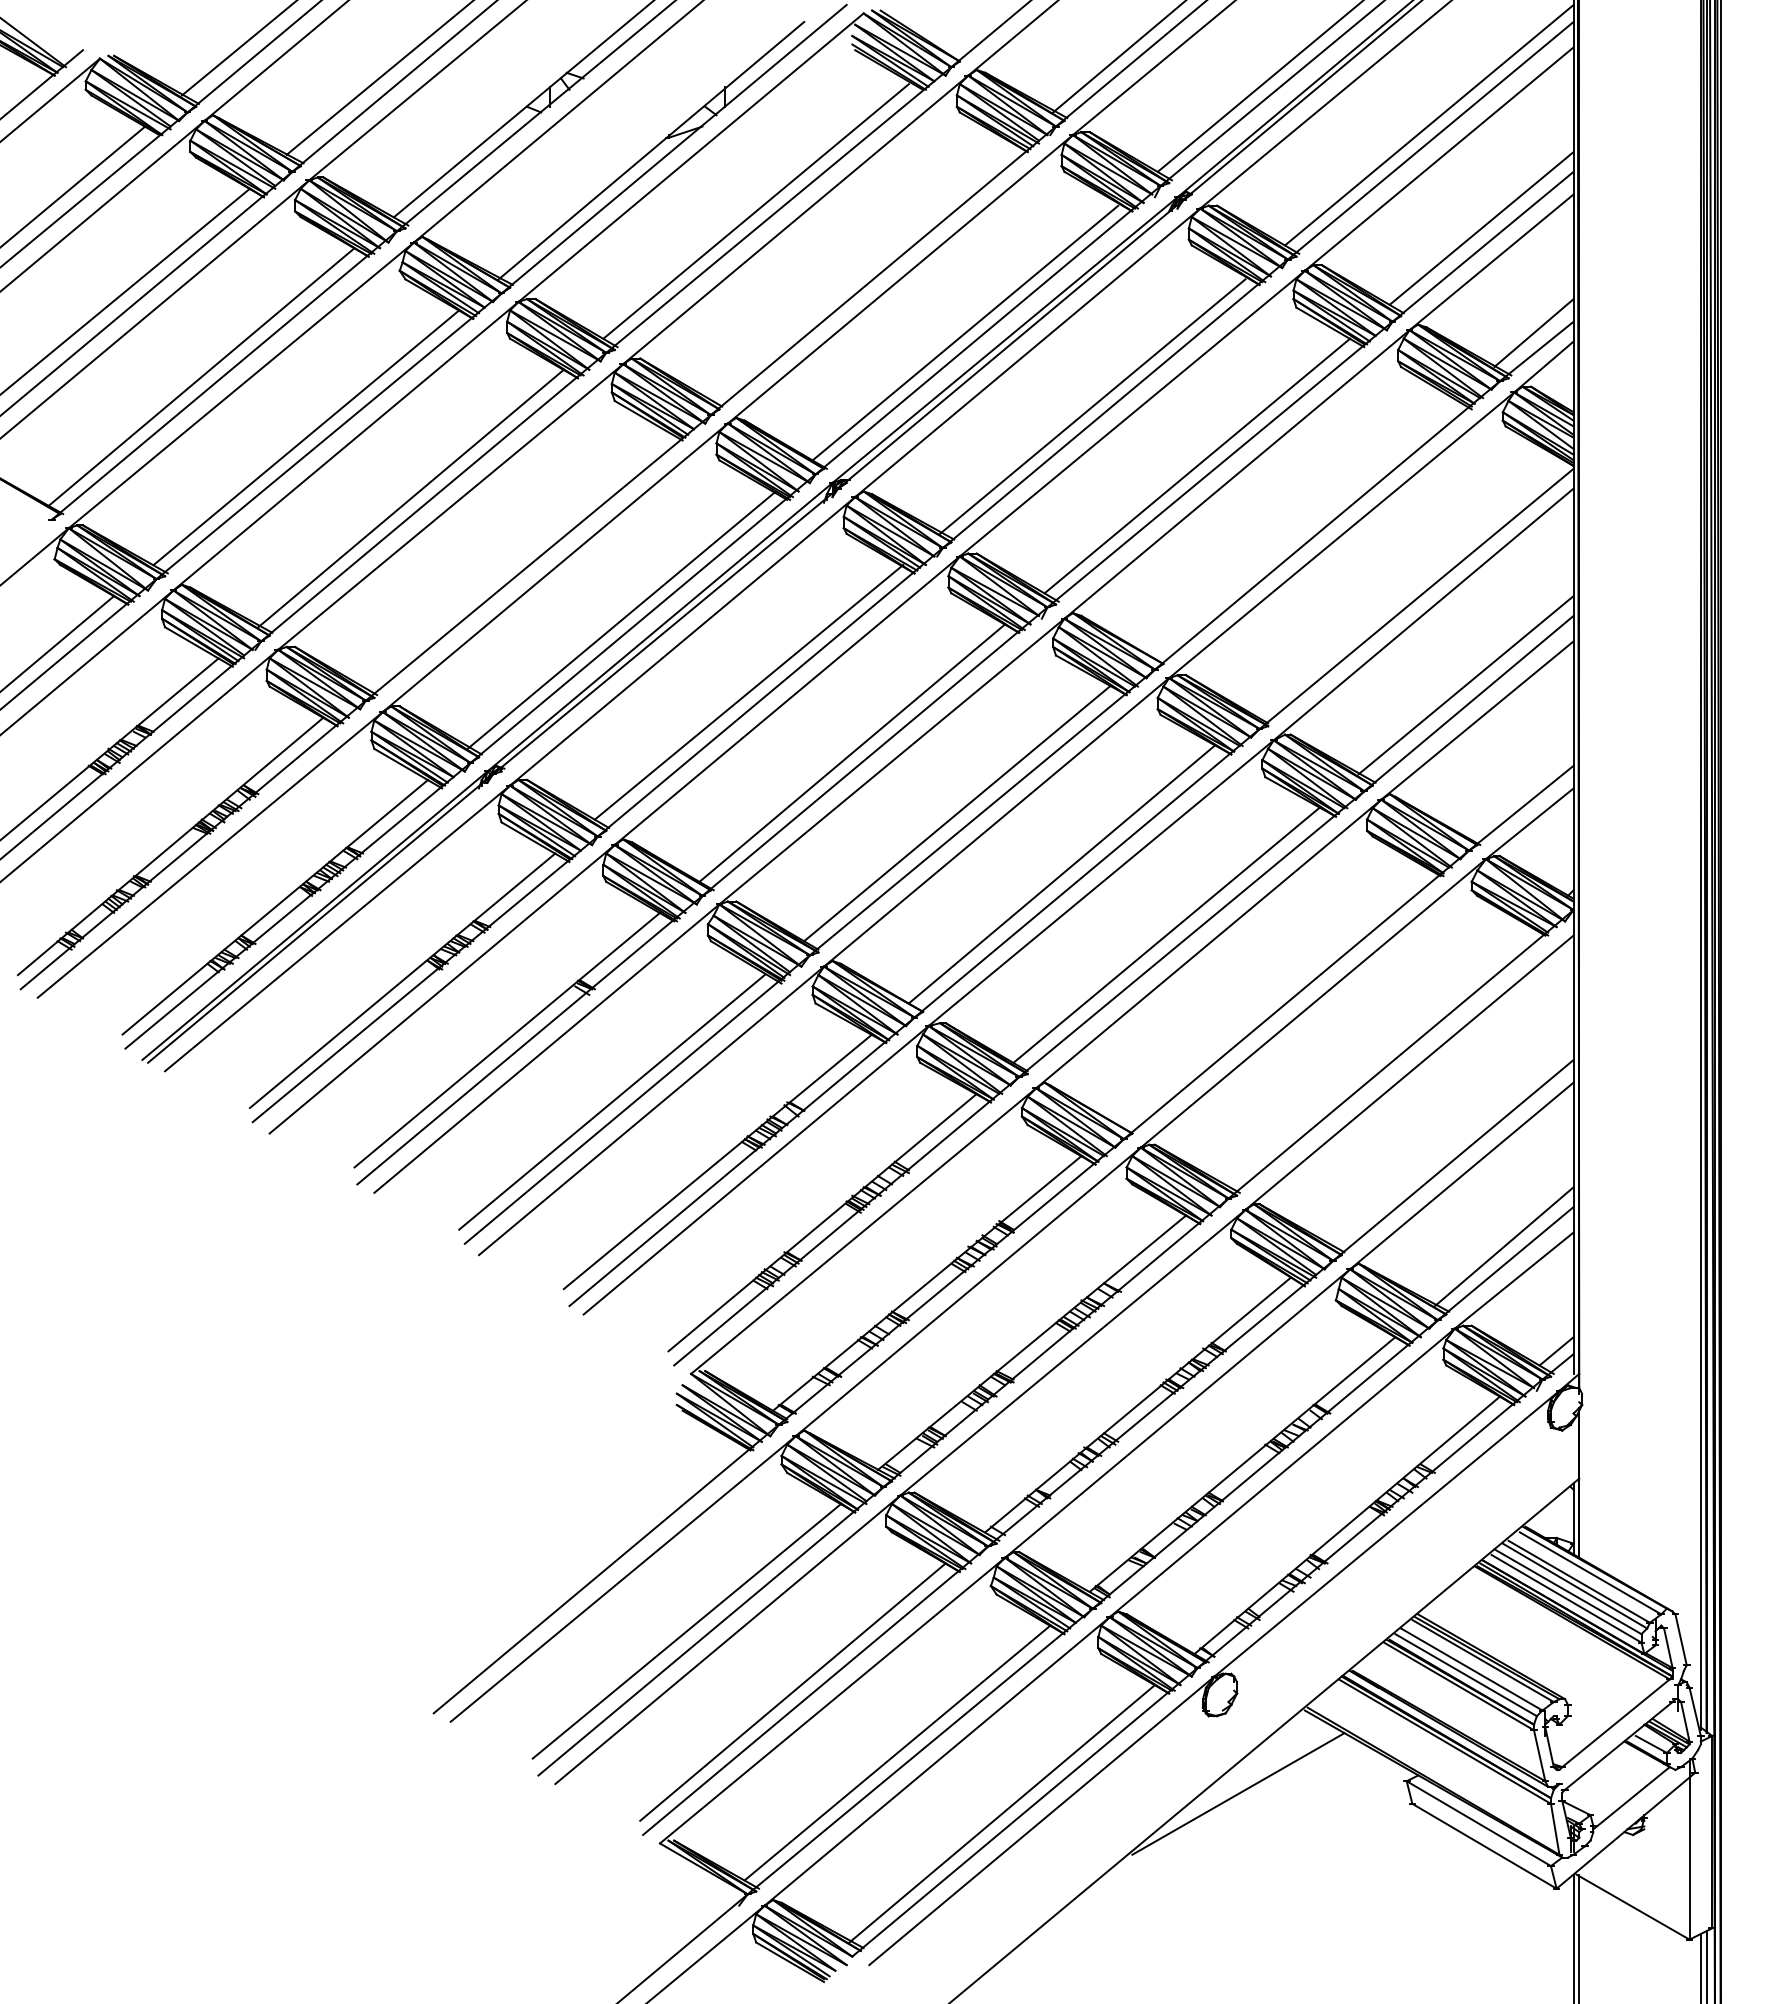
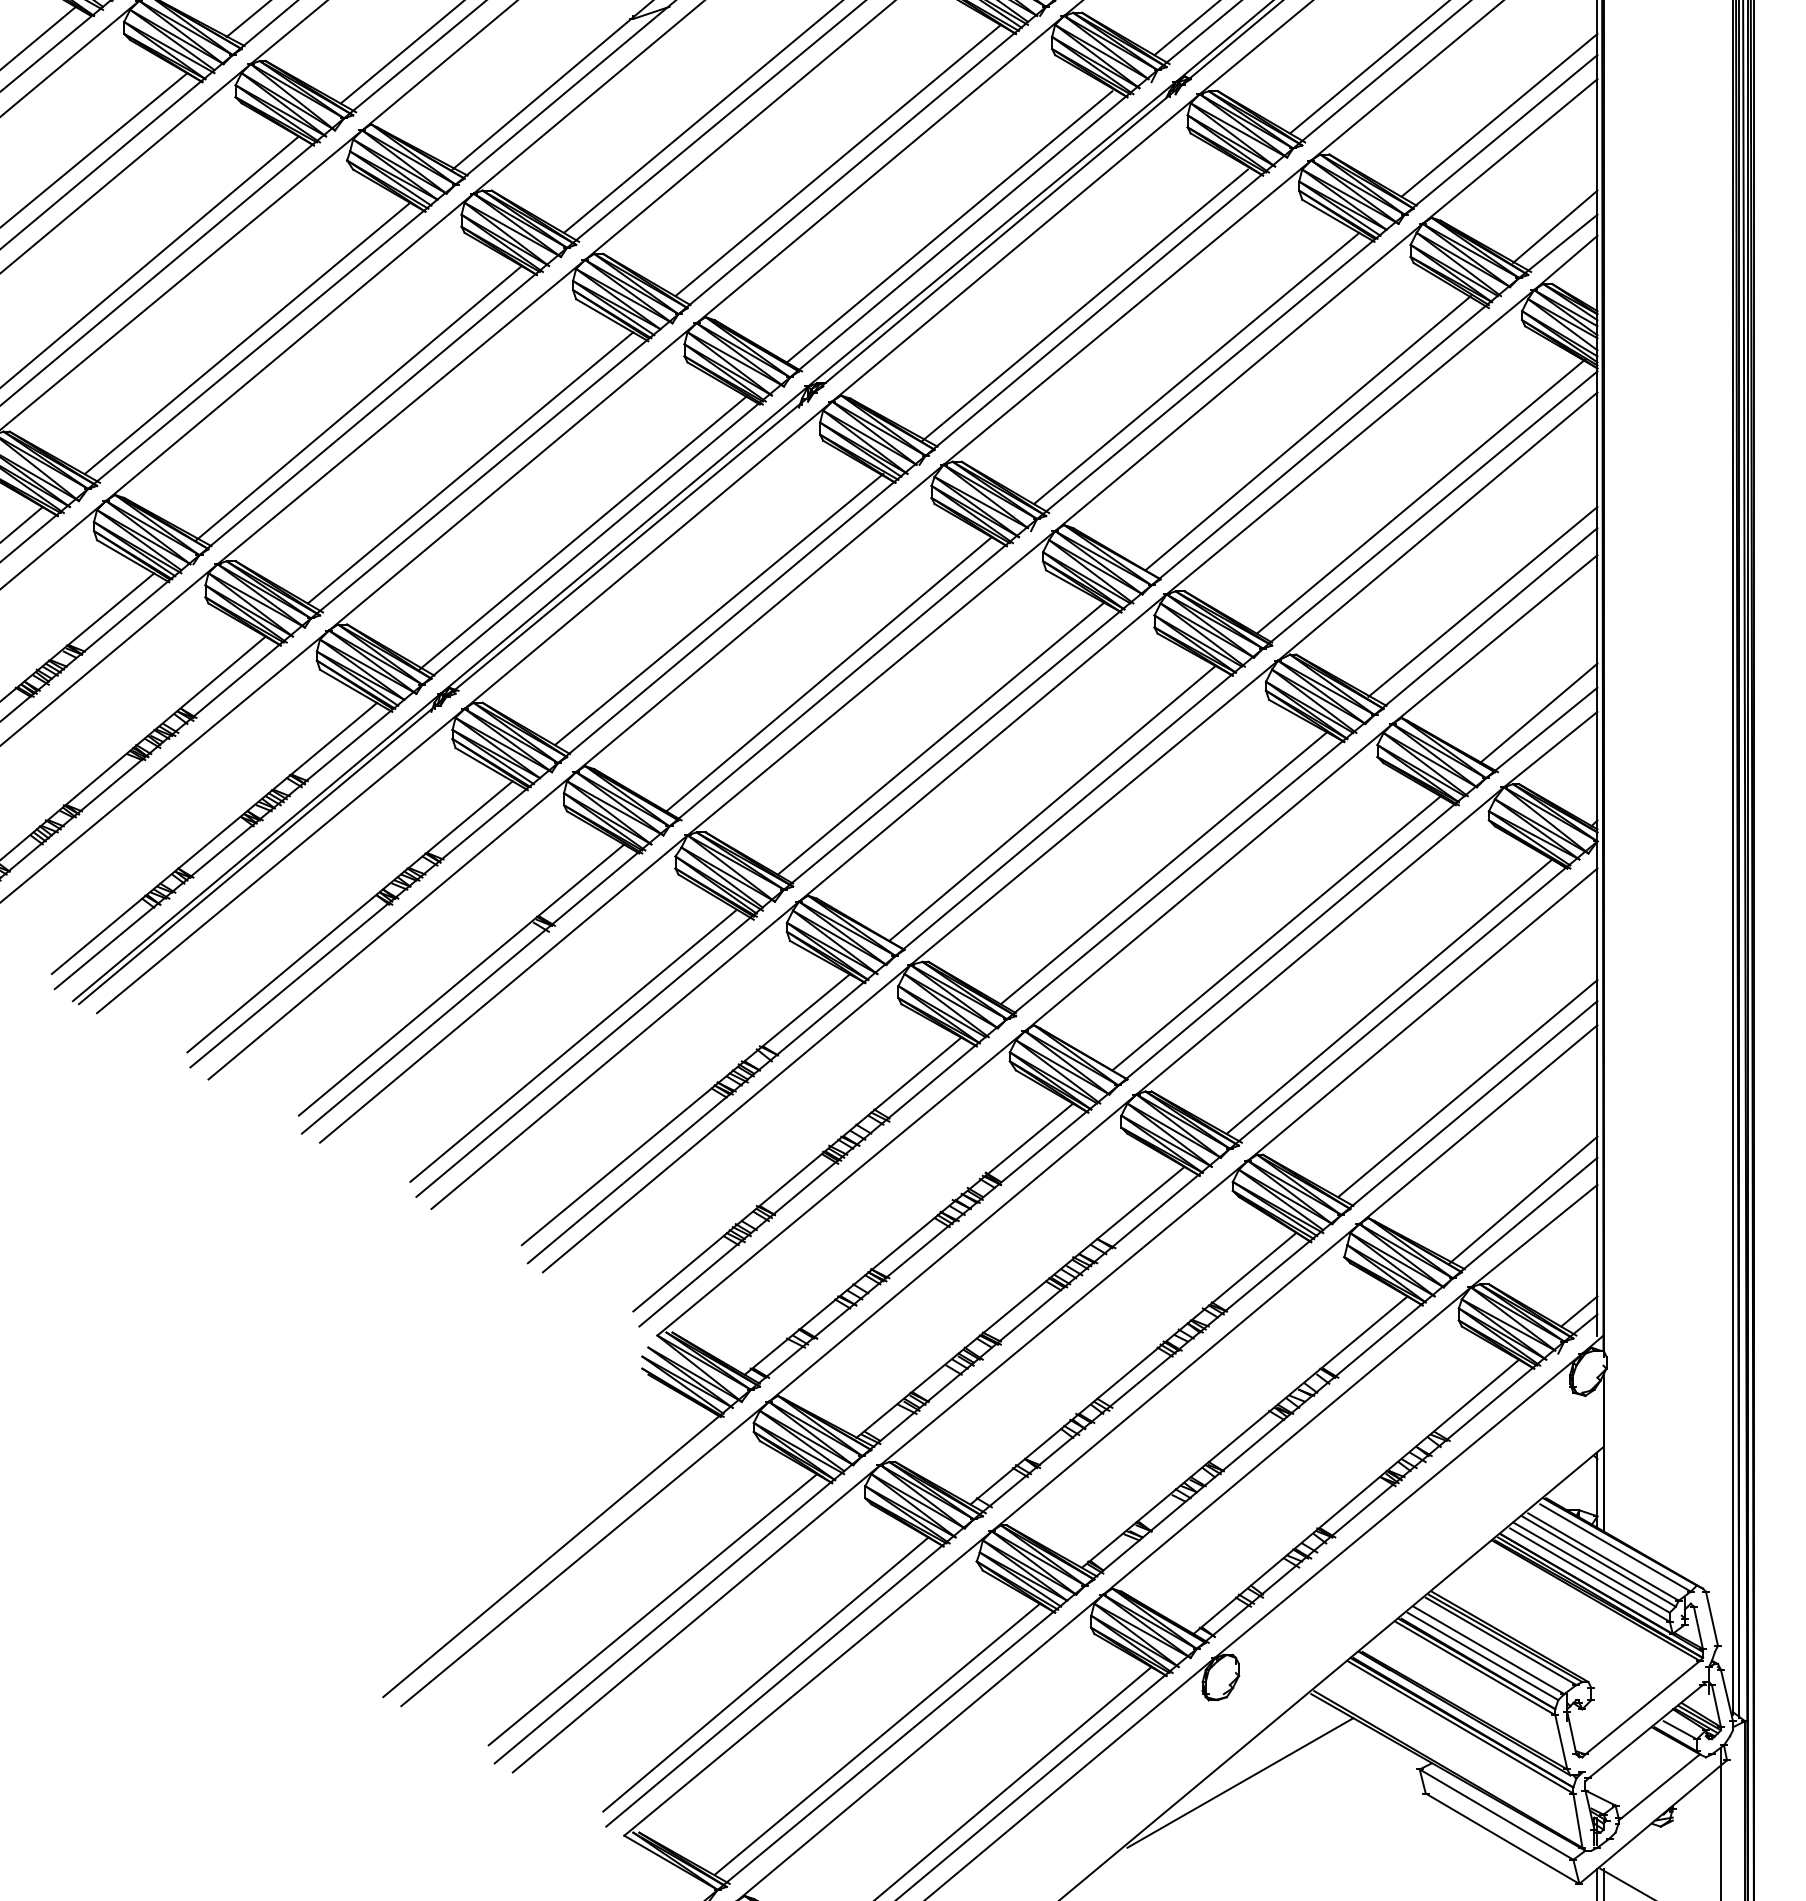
line: (860, 270) -> (837, 160), added
line: (1301, 526) -> (1307, 432), added
line: (515, 559) -> (470, 468), added
line: (1407, 585) -> (1420, 495), added
line: (1518, 789) -> (1538, 713), added
line: (1272, 996) -> (1276, 933), added
line: (1378, 1055) -> (1389, 996), added
line: (1451, 1141) -> (1467, 1087), added

